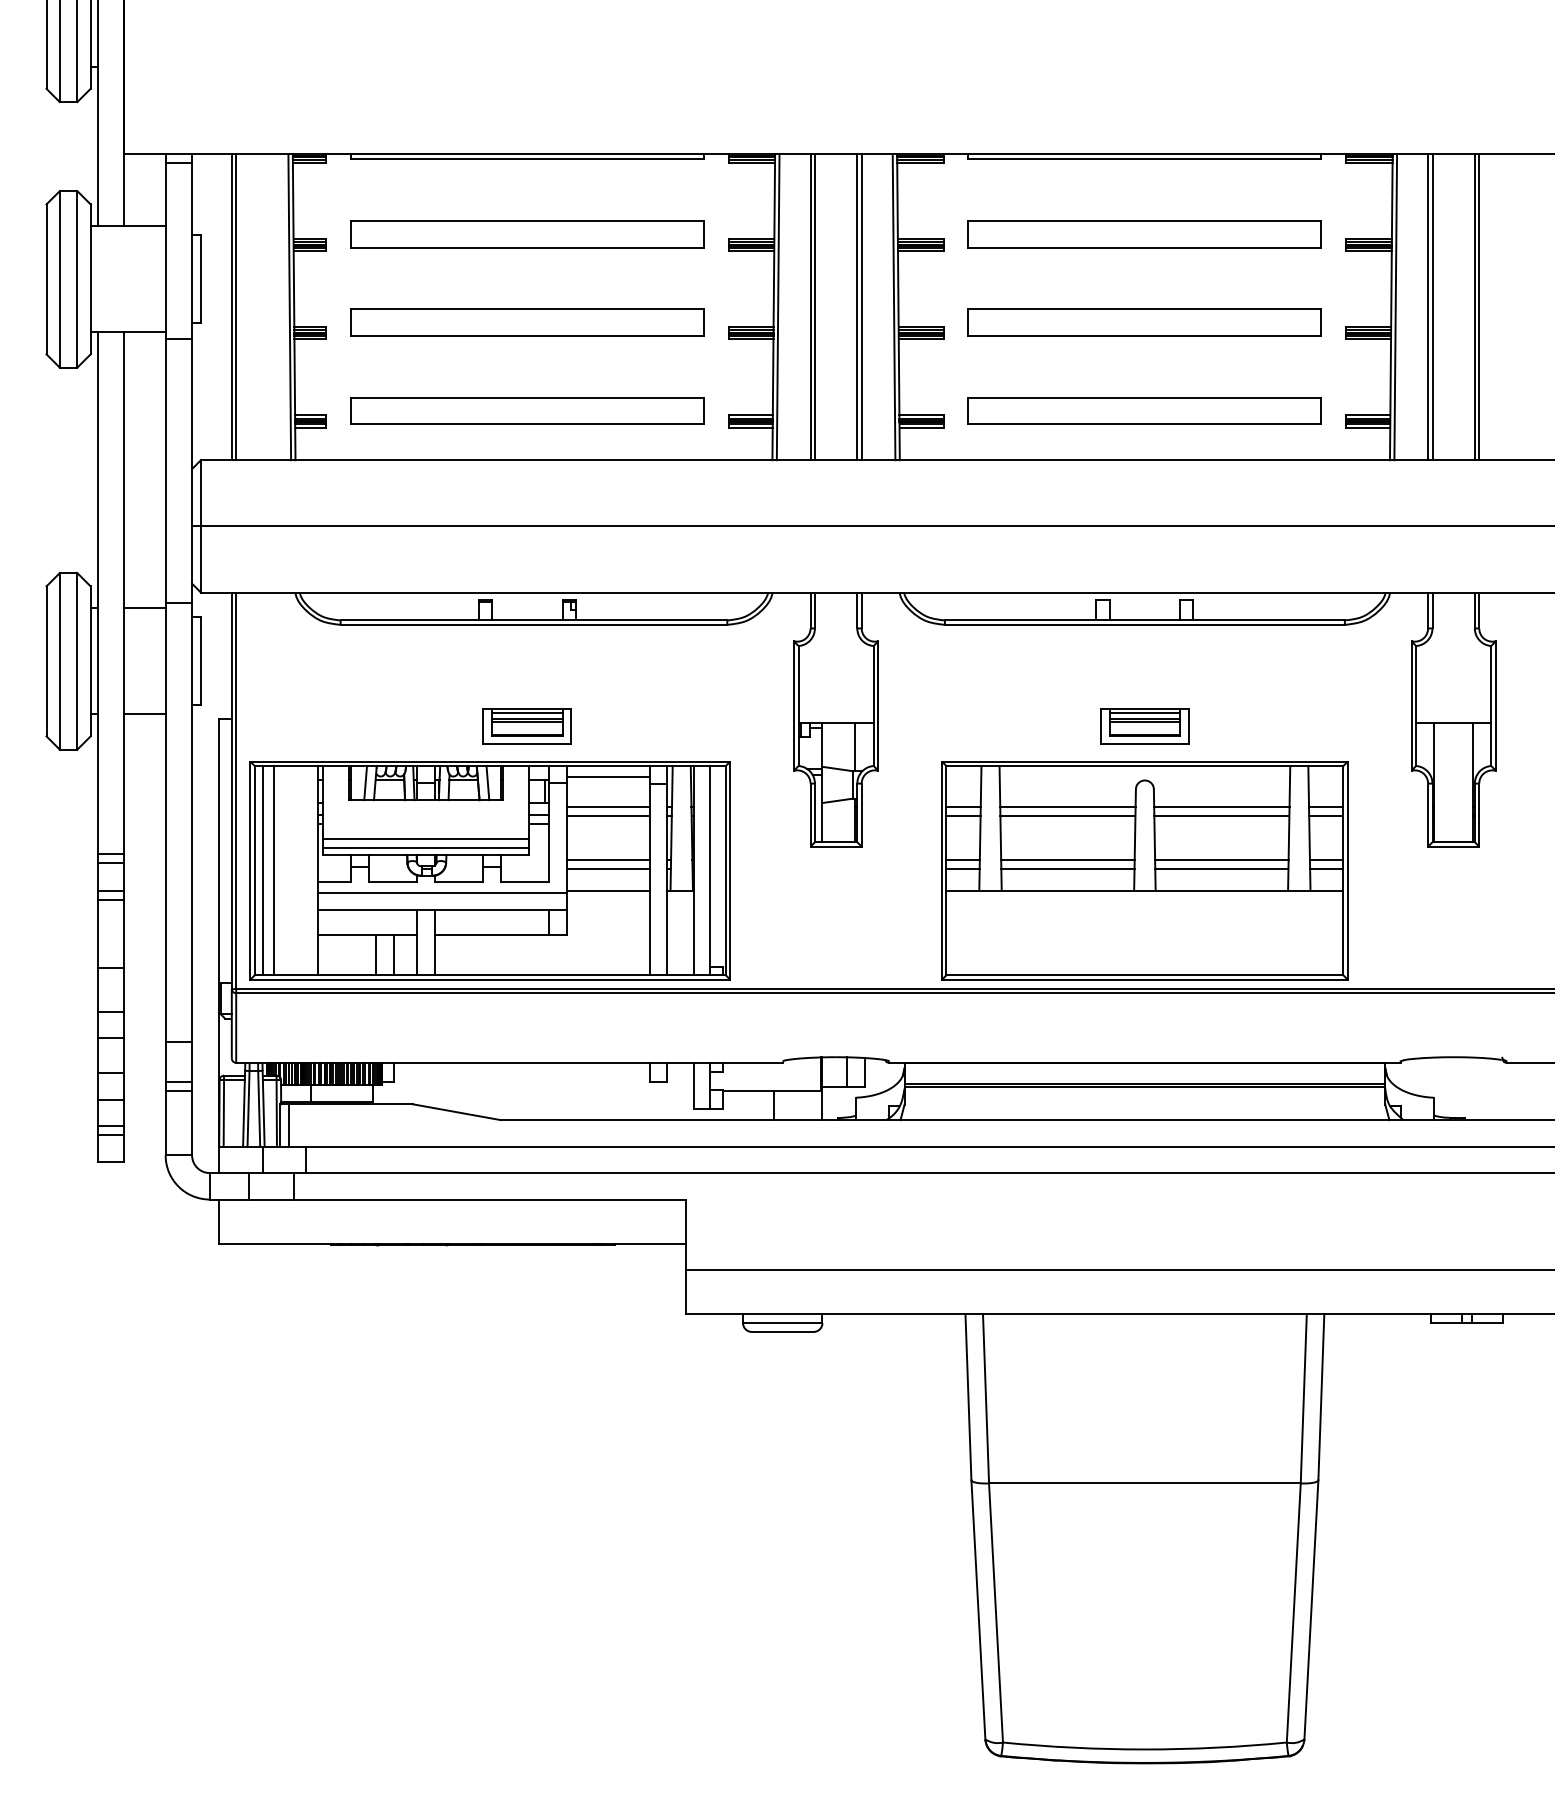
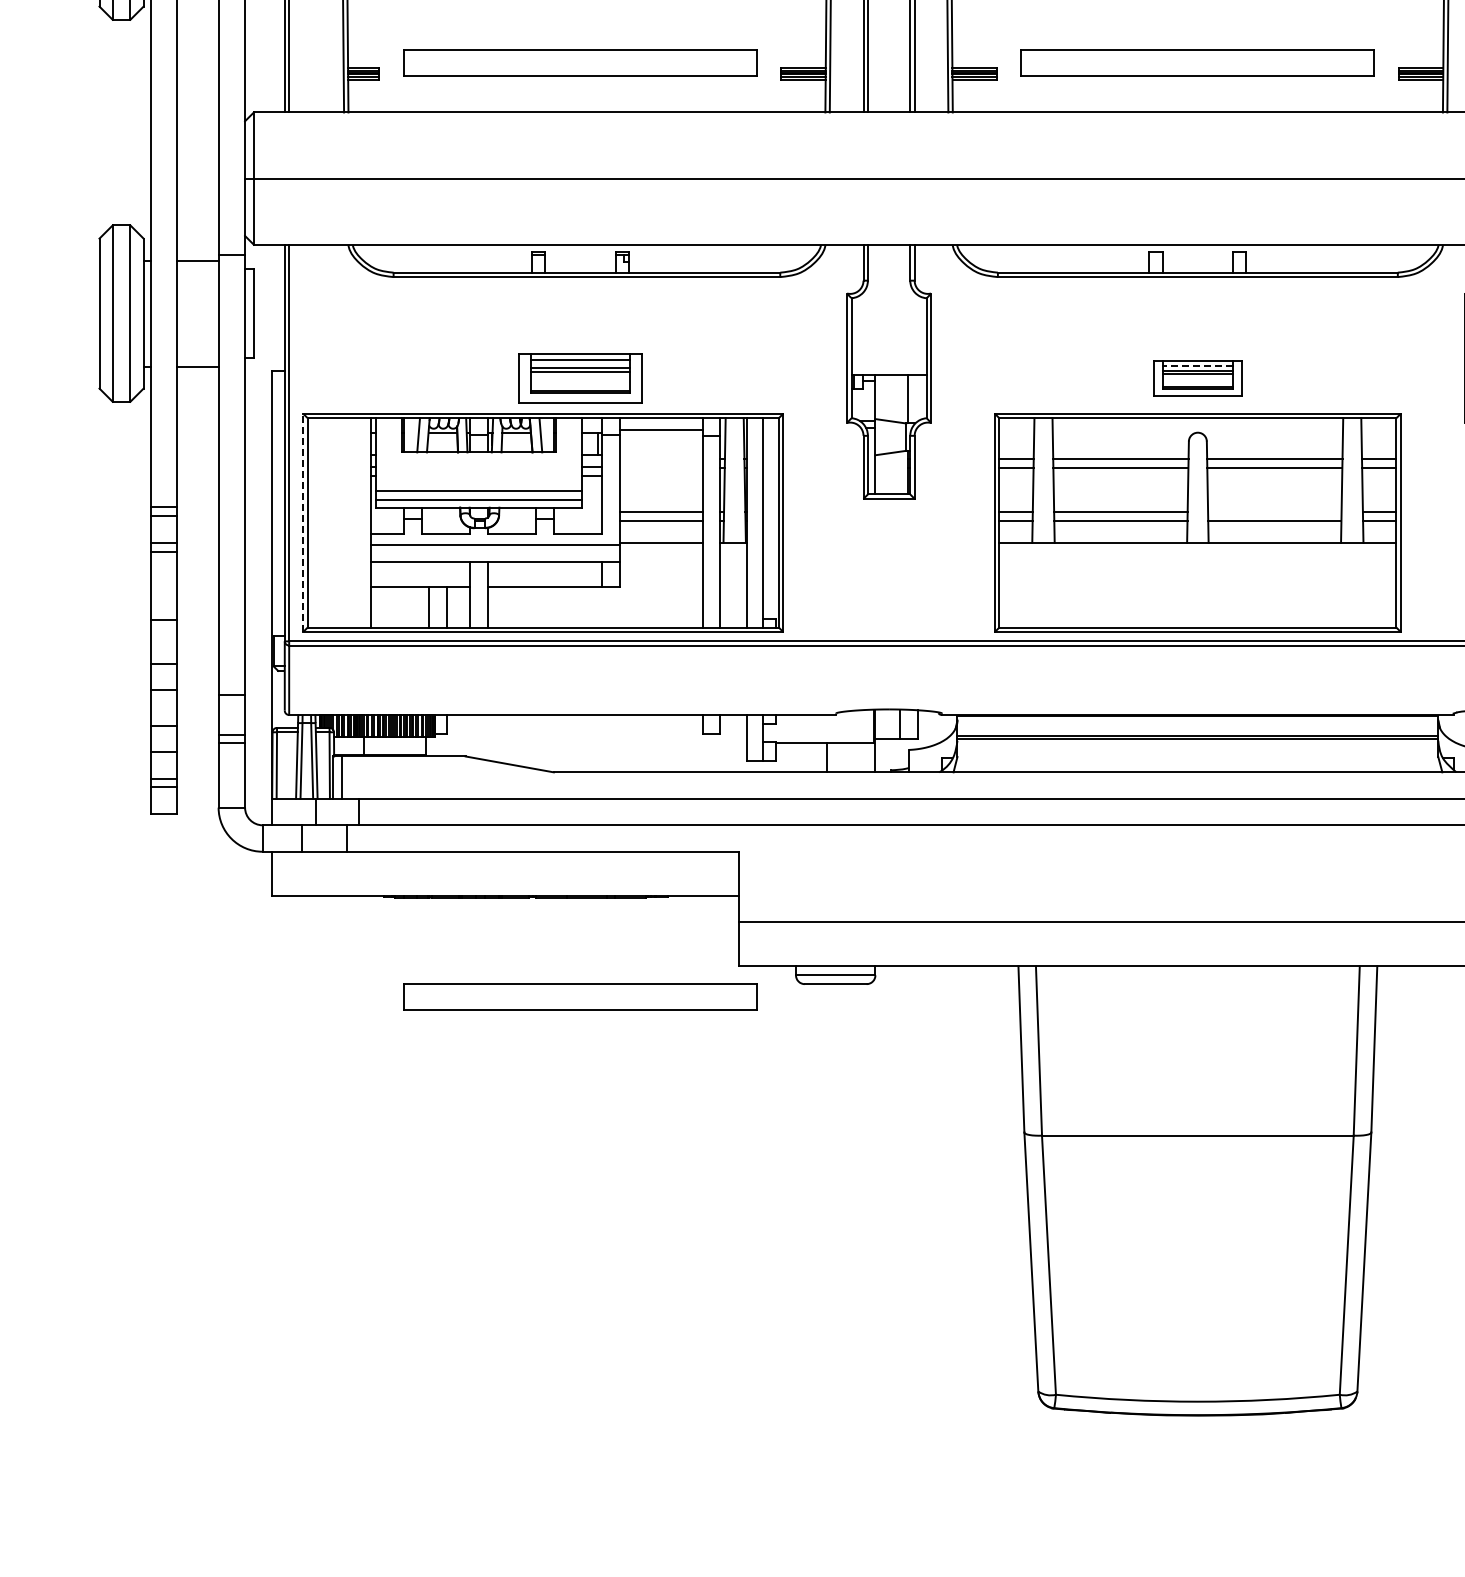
line: (1144, 713) -> (1197, 365), solid -> dashed
part: (526, 726) -> (579, 378), size x1.4
line: (608, 806) -> (661, 458), removed
line: (608, 815) -> (661, 467), removed
line: (1221, 859) -> (1274, 511), removed
line: (250, 870) -> (303, 522), solid -> dashed
line: (262, 870) -> (315, 522), removed
line: (273, 870) -> (326, 522), removed
part: (527, 1344) -> (580, 996), added

